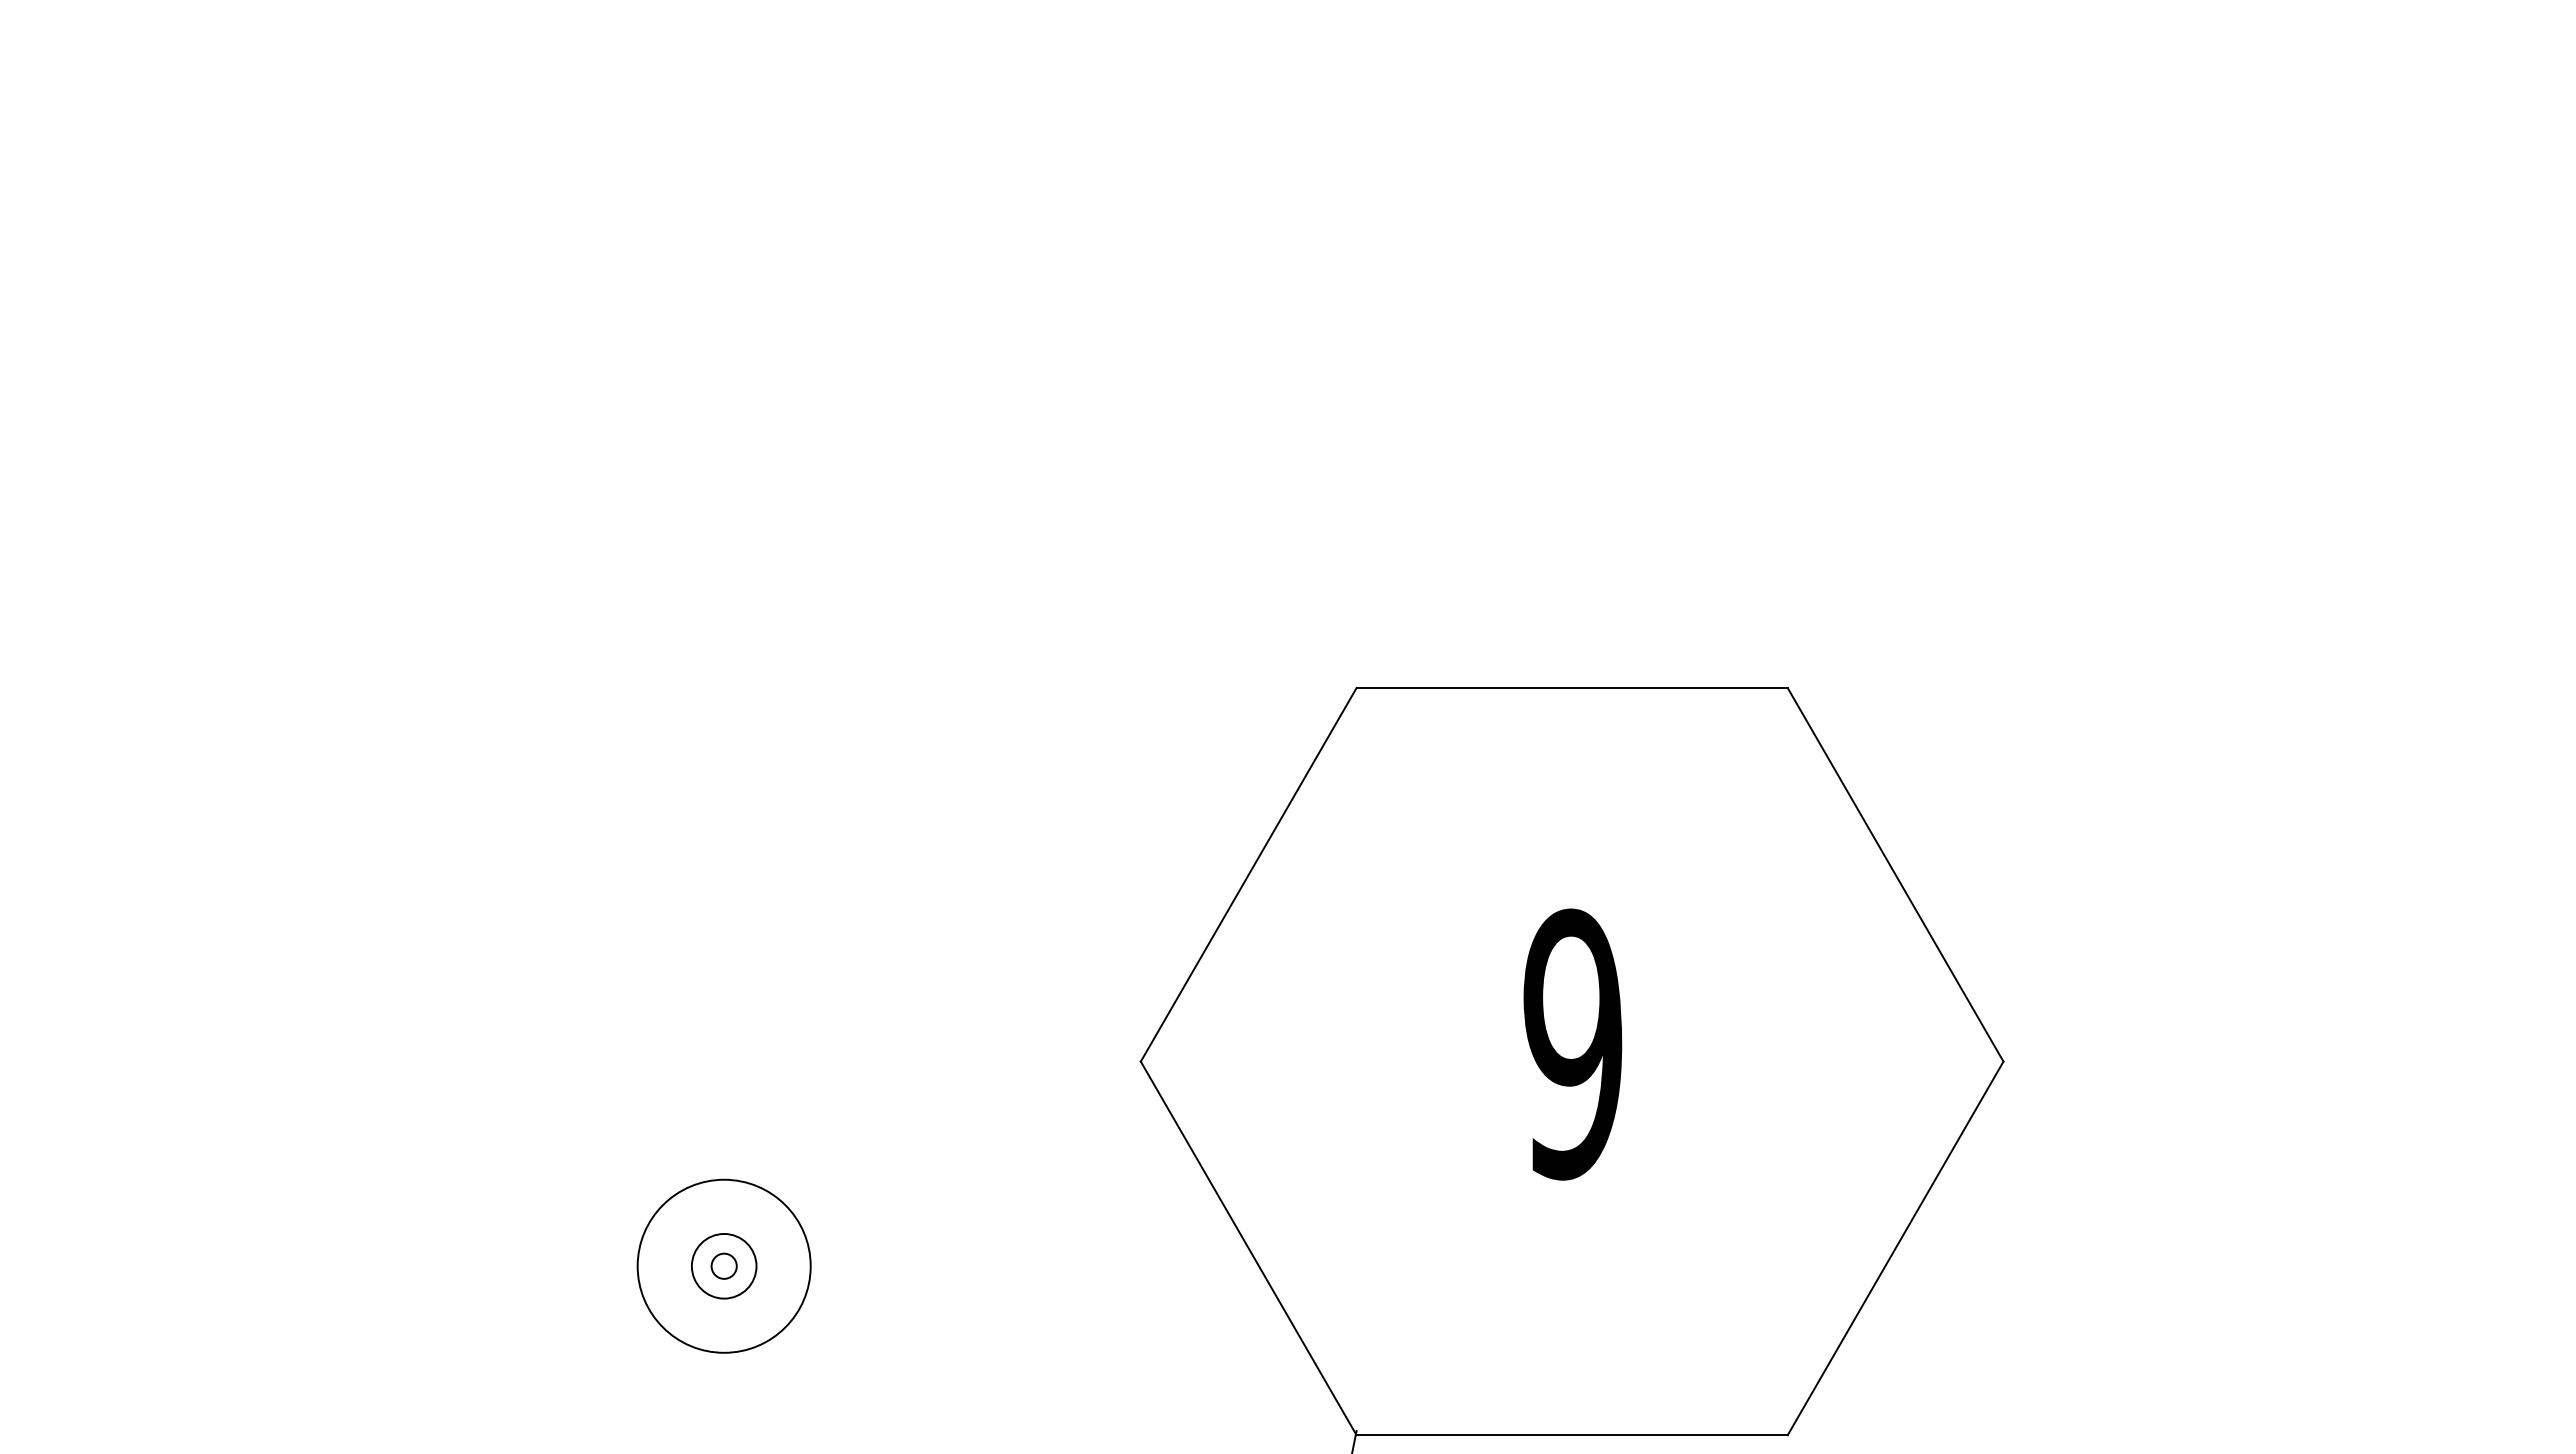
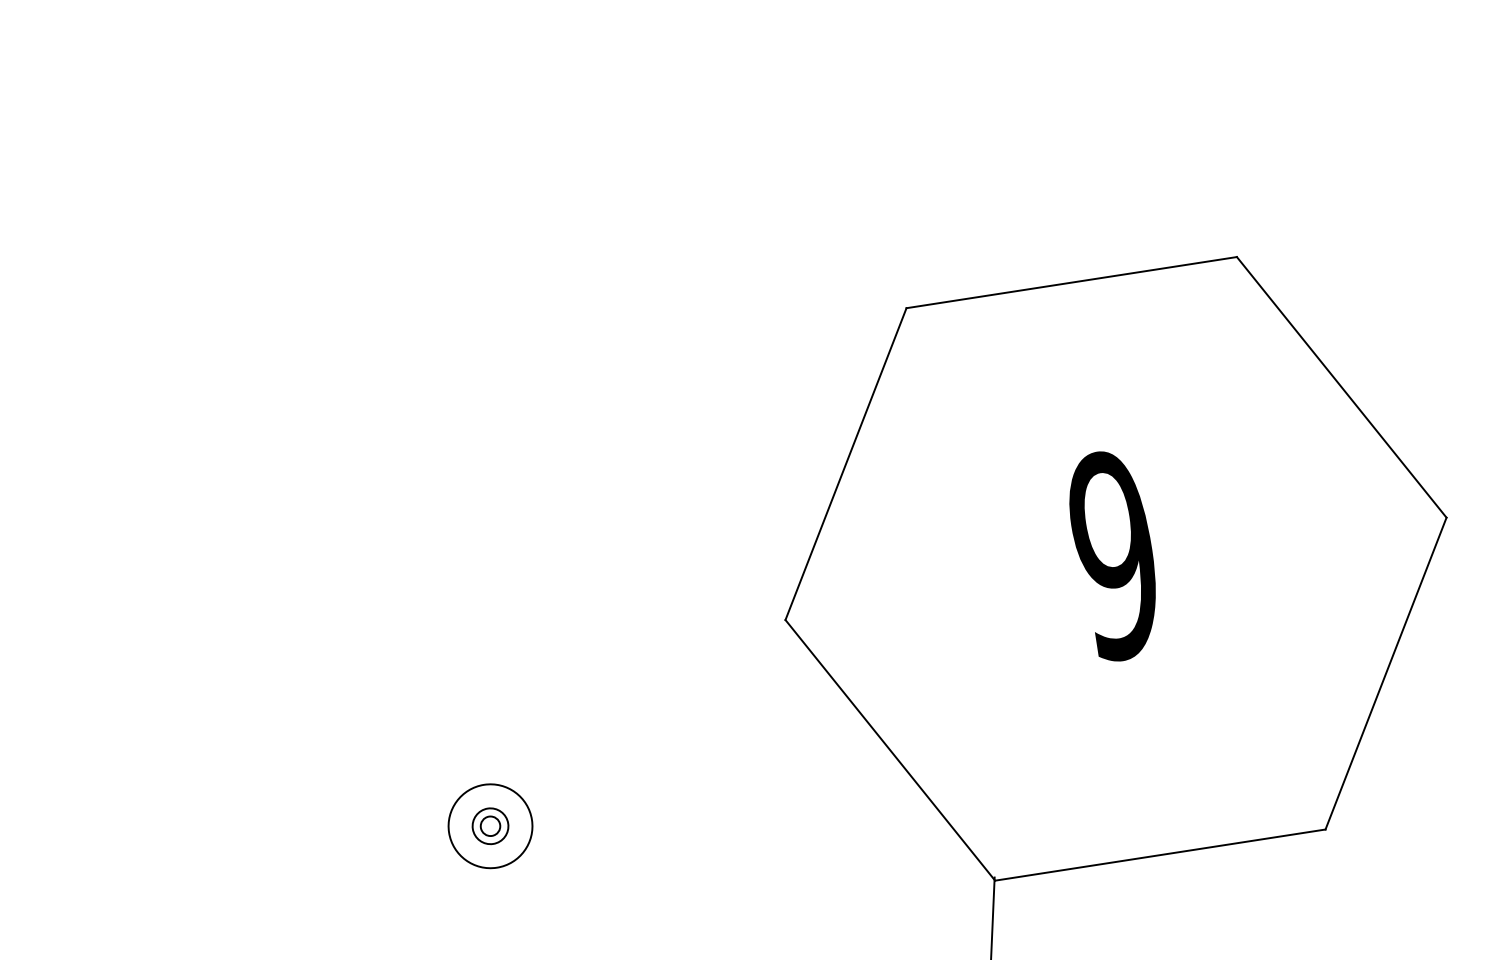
circle: (724, 1266) -> (490, 826), size x0.62
circle: (724, 1266) -> (490, 826), size x0.71

